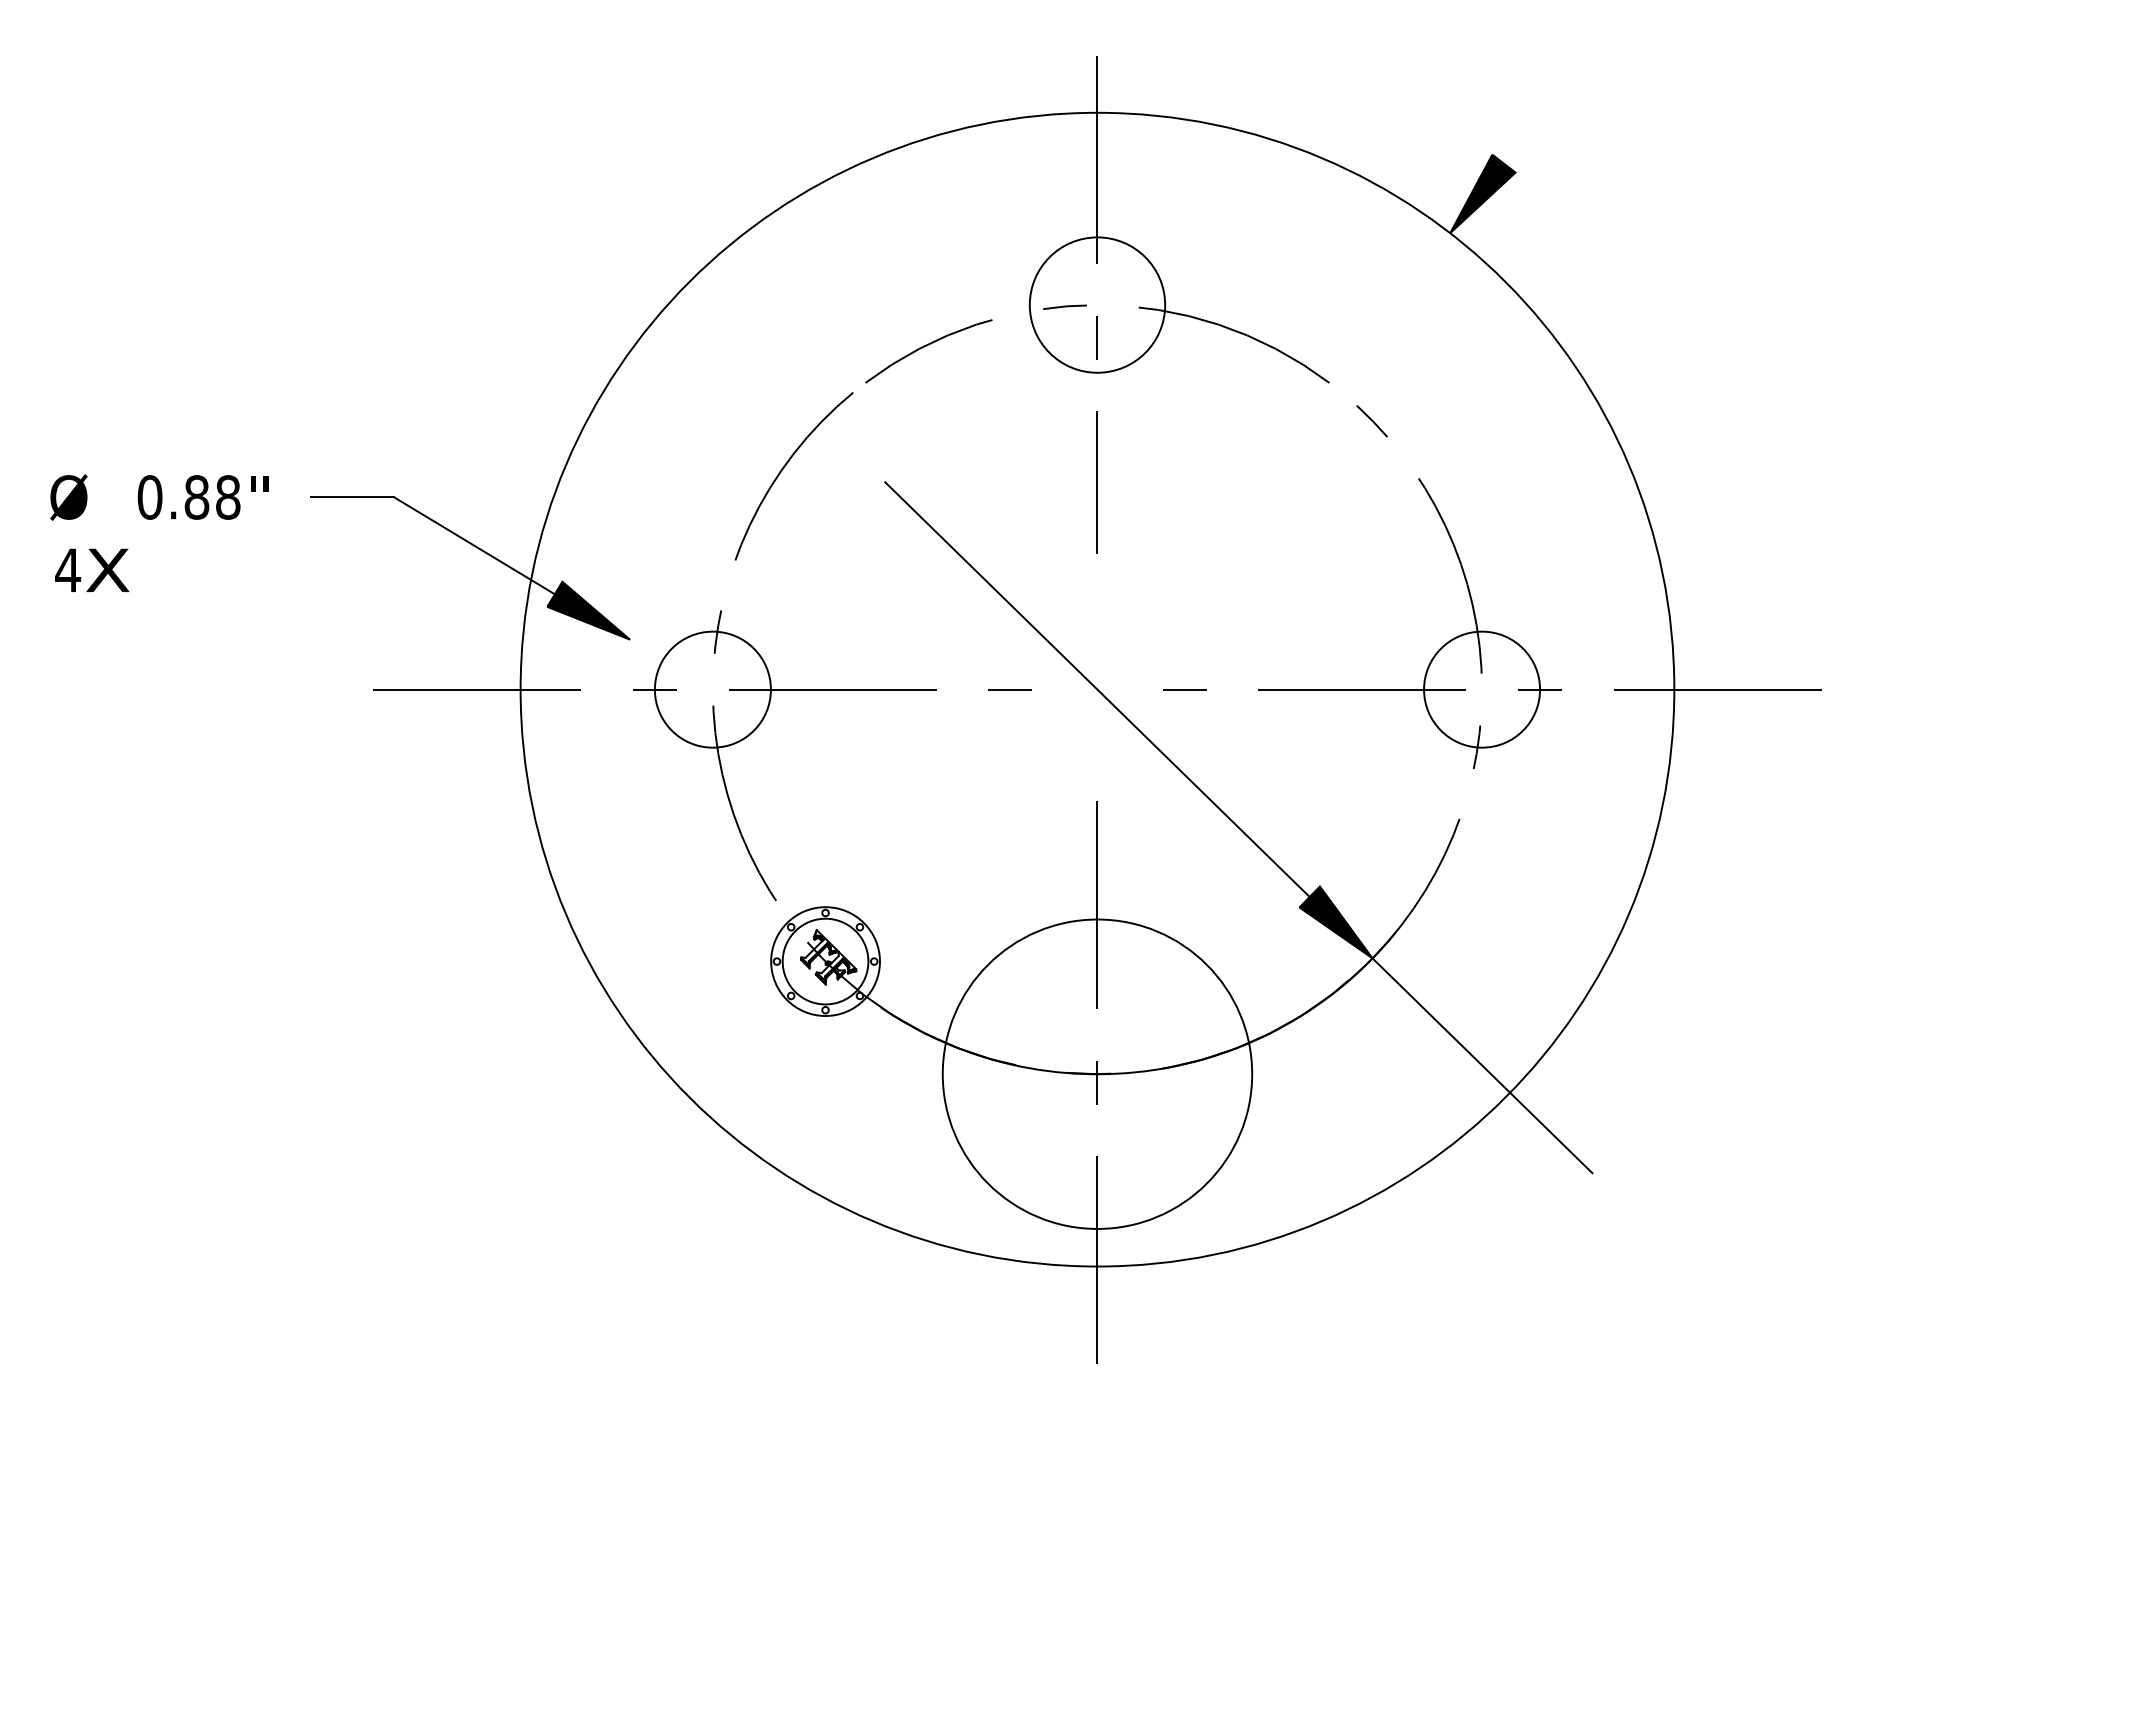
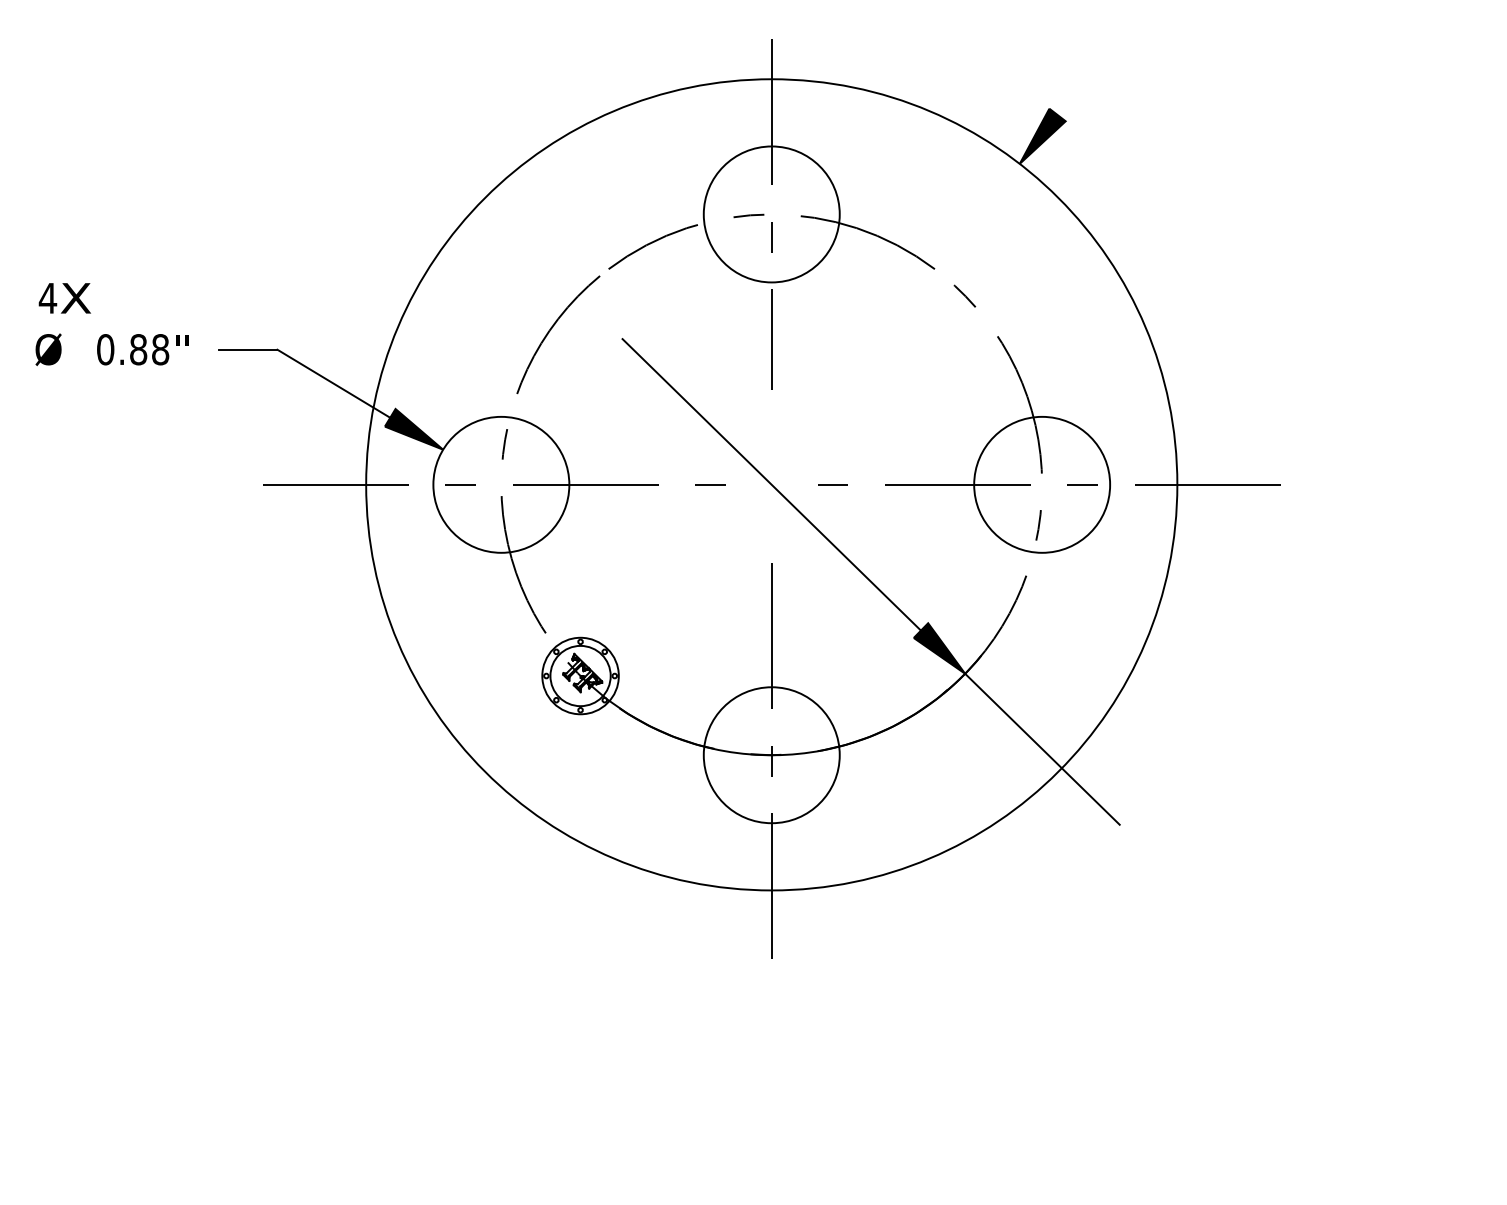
circle: (1097, 304) -> (771, 214), size x1.43
text: (92, 569) -> (65, 297), moved
circle: (712, 689) -> (501, 484), size x1.67
circle: (1481, 689) -> (1041, 484), size x1.67
circle: (1097, 1073) -> (771, 754), size x0.62

